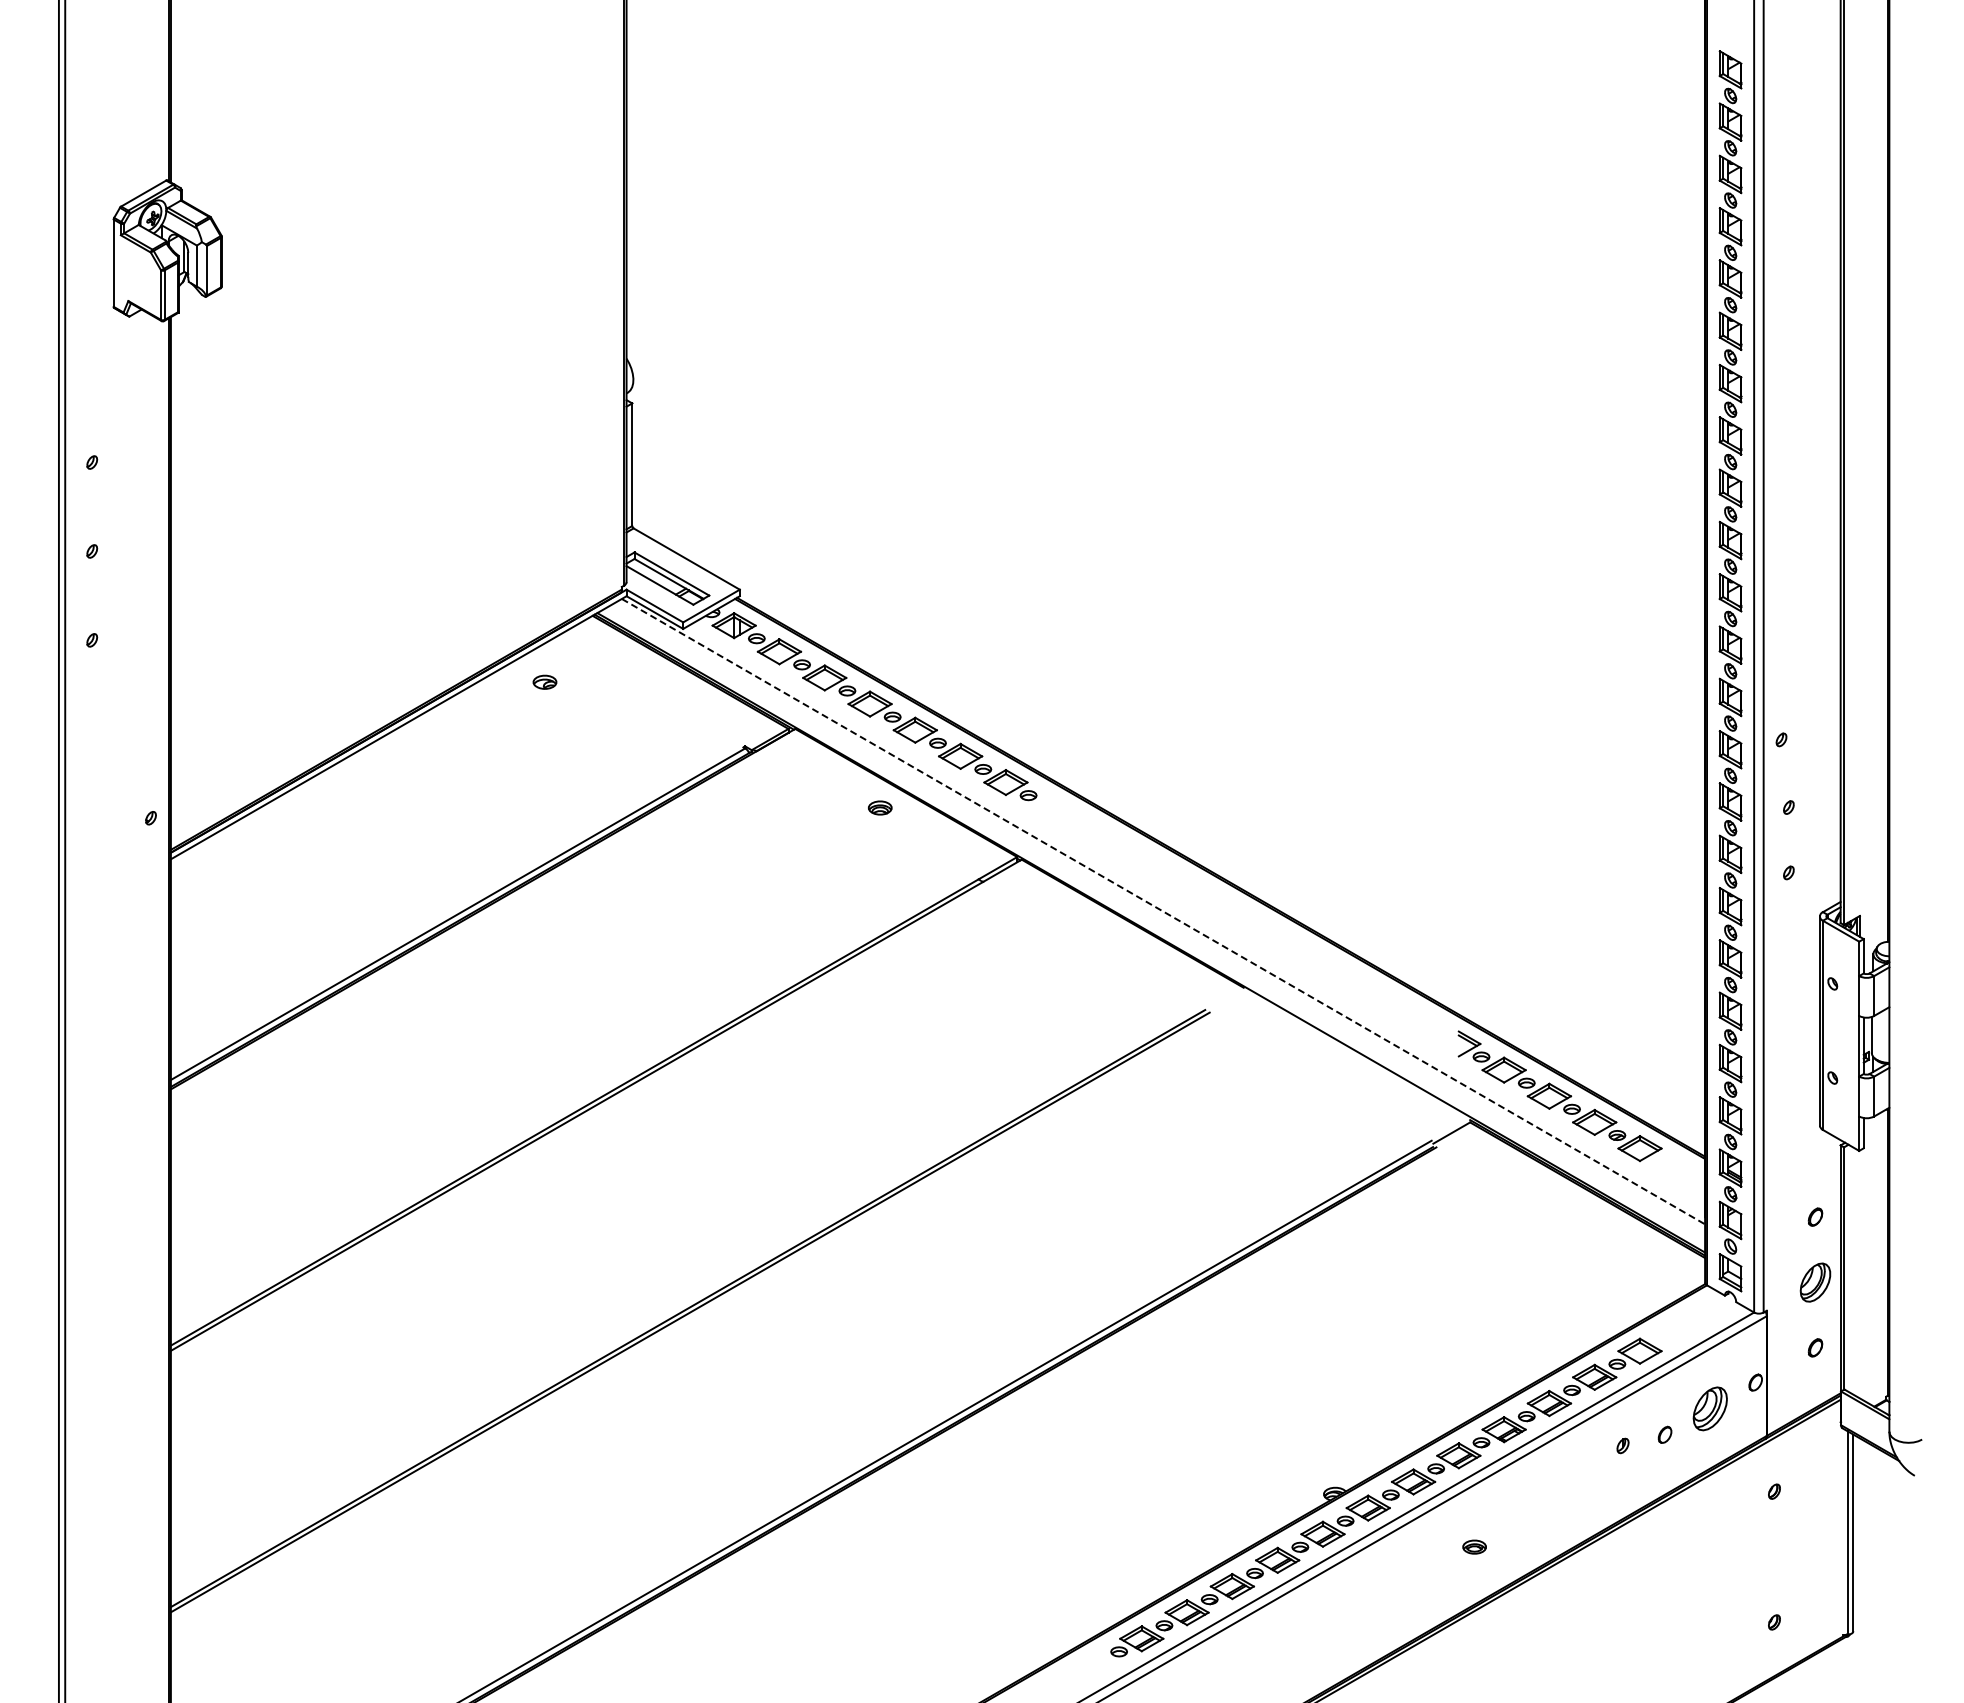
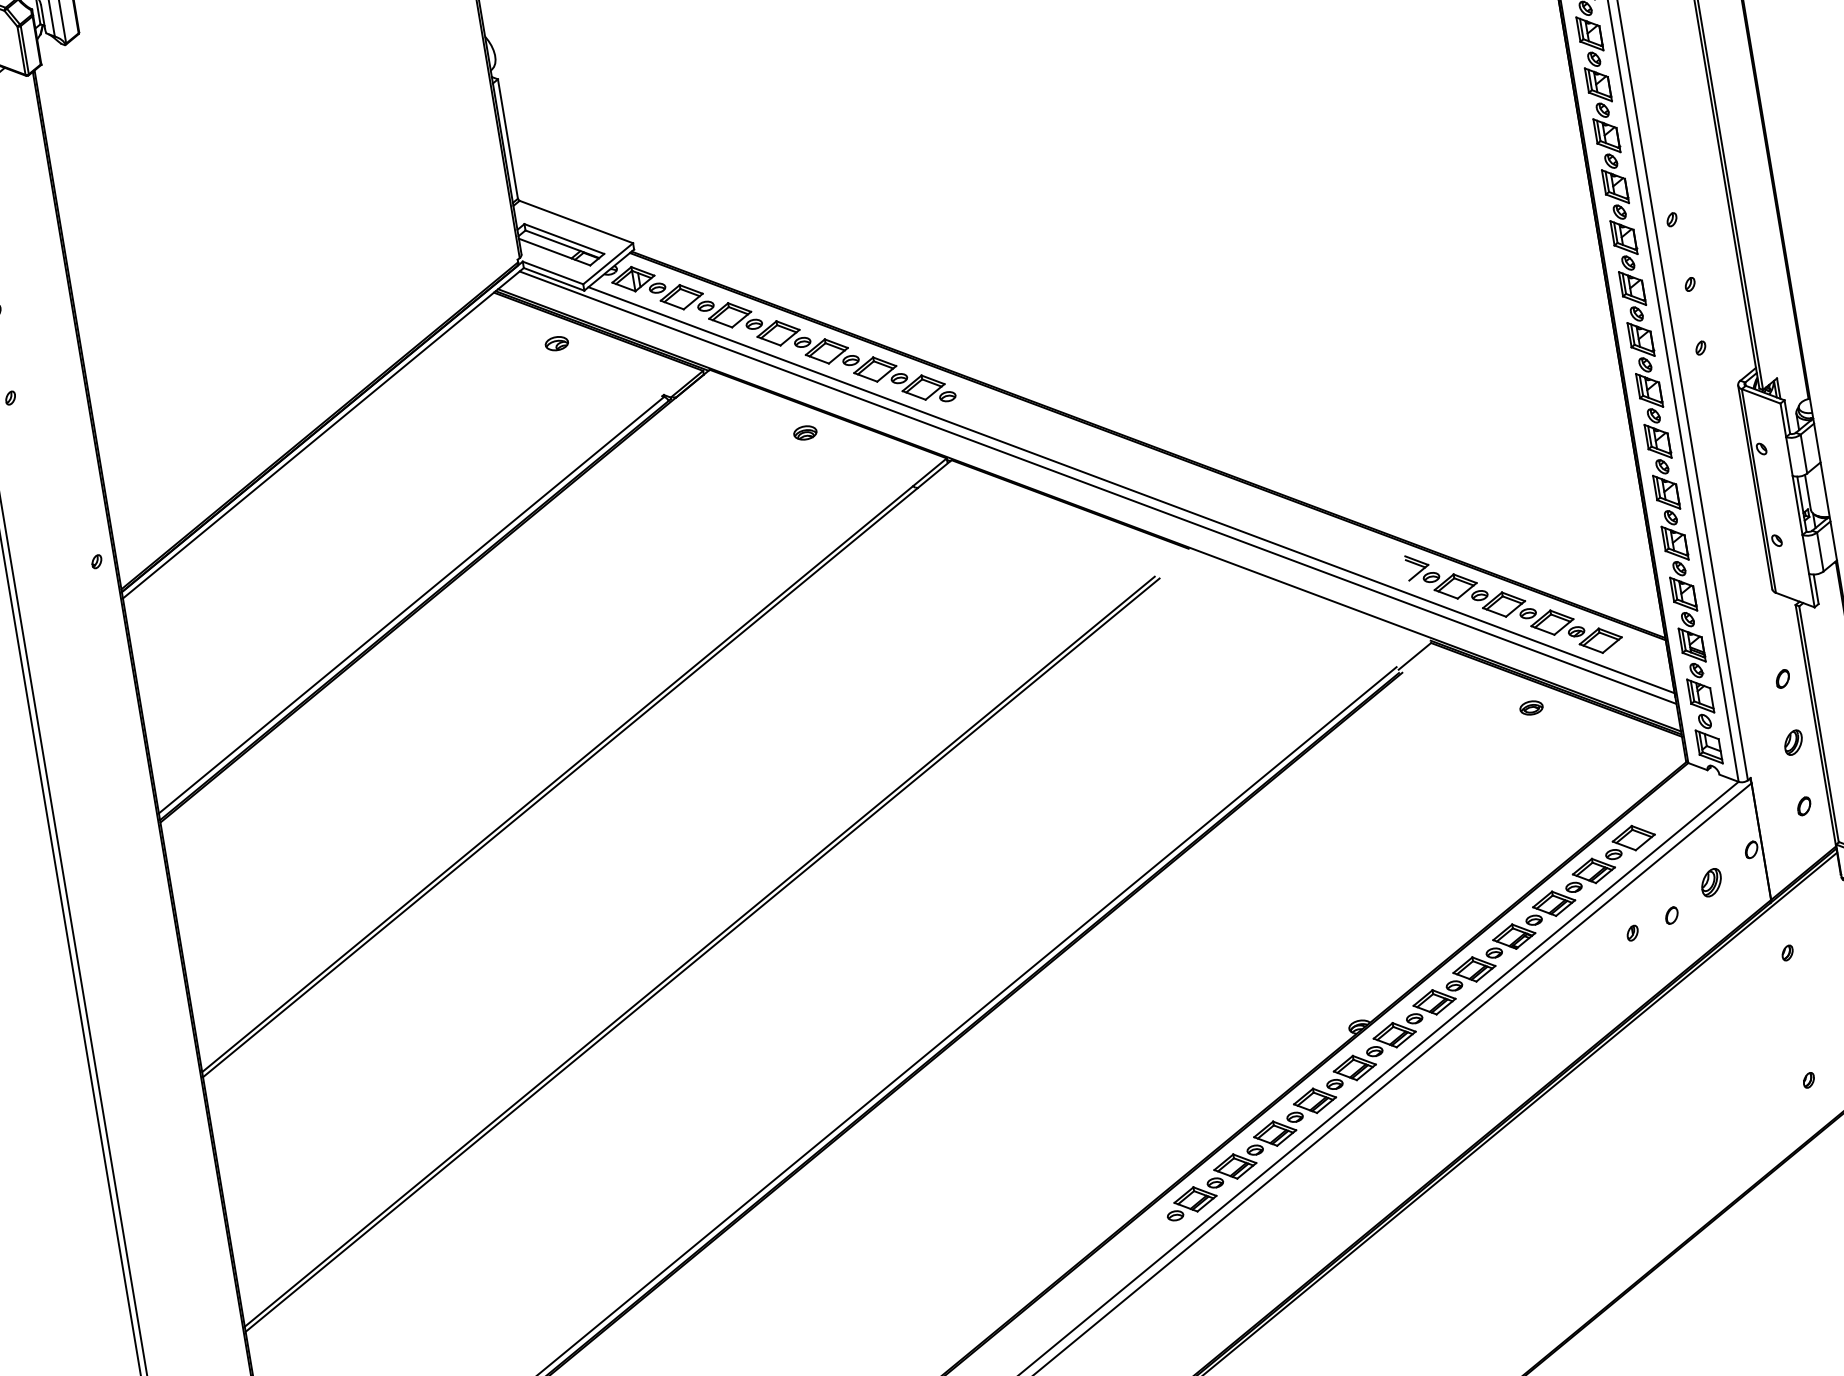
part: (544, 681) -> (556, 342), moved
line: (1163, 911) -> (1098, 487), dashed -> solid
line: (1196, 919) -> (1131, 489), added
part: (1815, 1282) -> (1793, 742), size x0.62
part: (1709, 1408) -> (1710, 882), size x0.62
part: (1474, 1546) -> (1531, 707), moved

